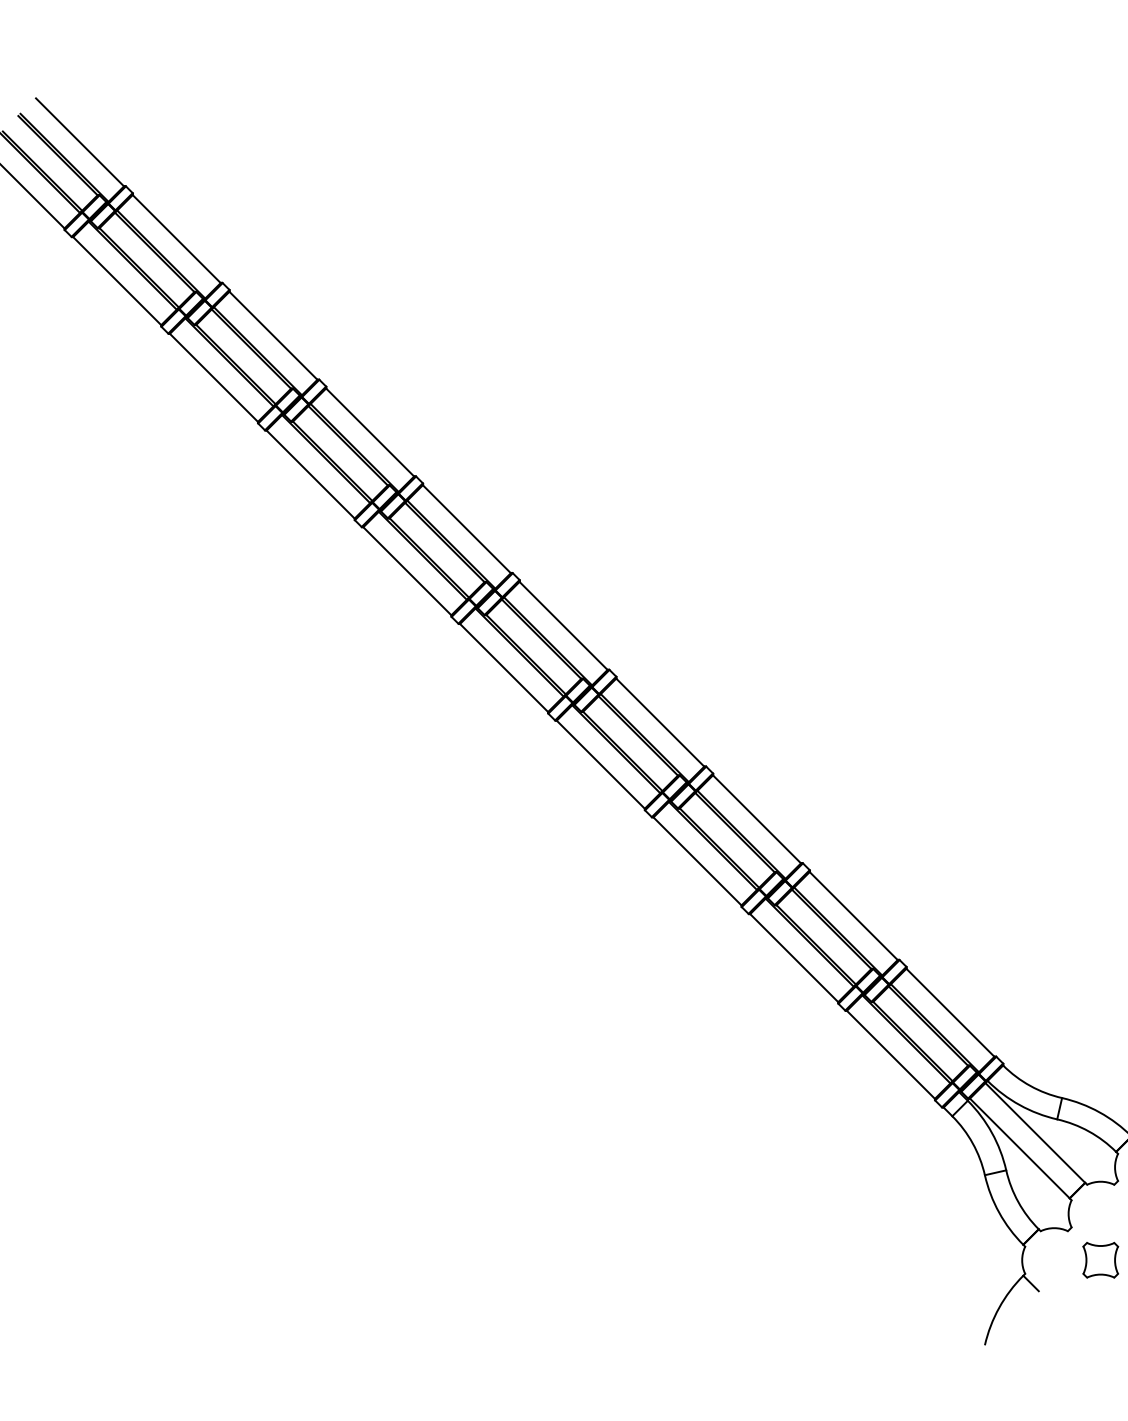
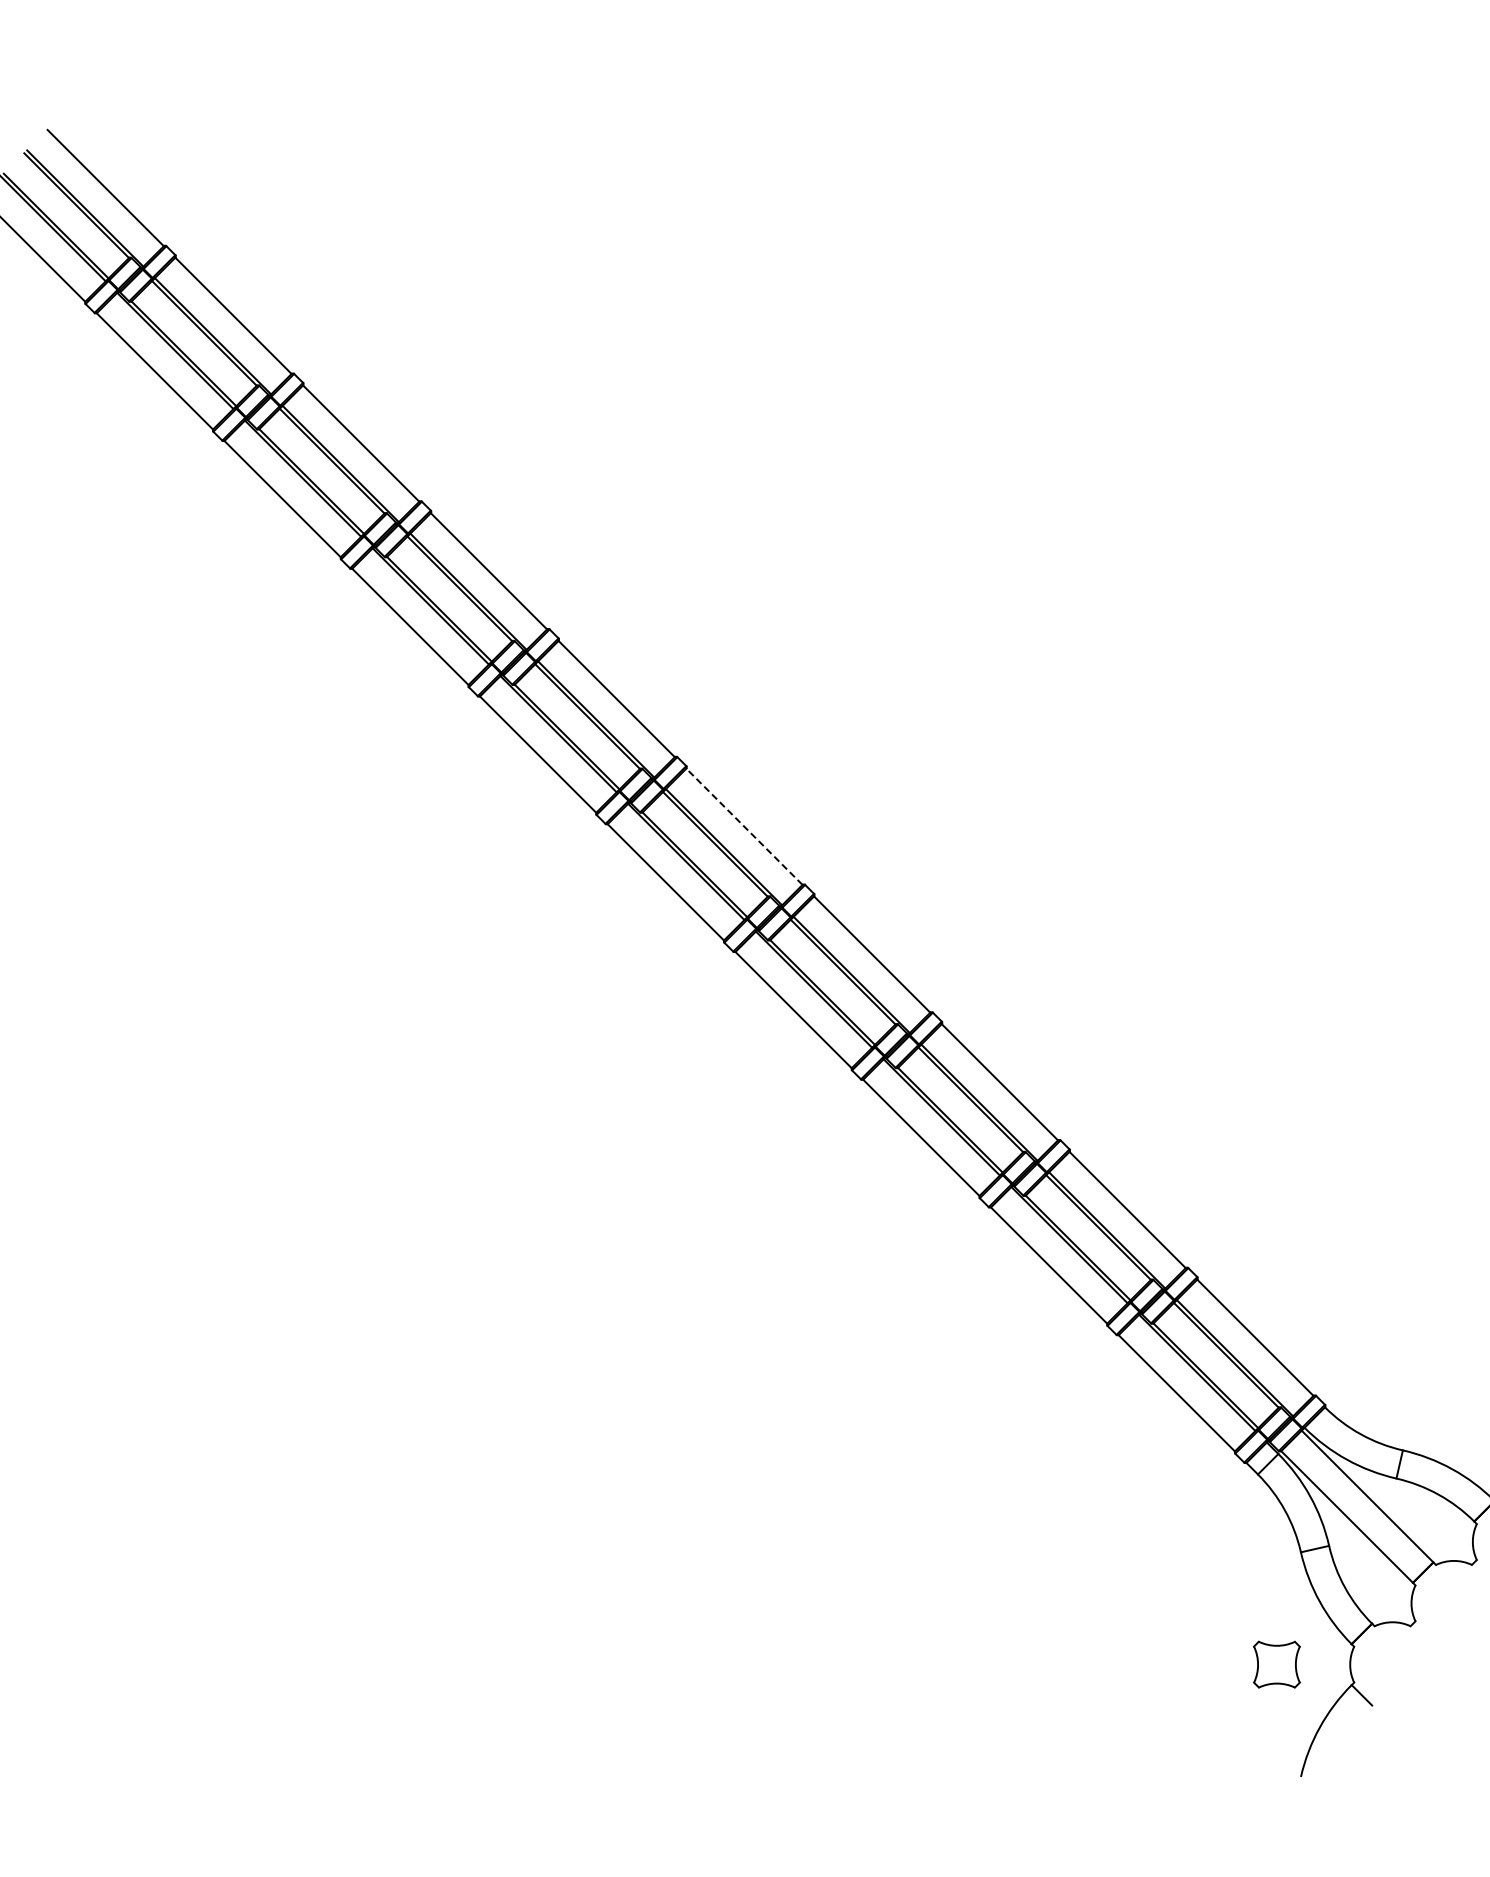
line: (563, 625) -> (744, 826), solid -> dashed
part: (1100, 1260) -> (1276, 1664), moved

